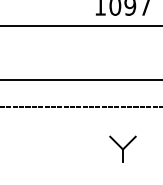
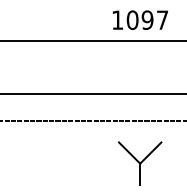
part: (123, 149) -> (140, 163), size x1.67

